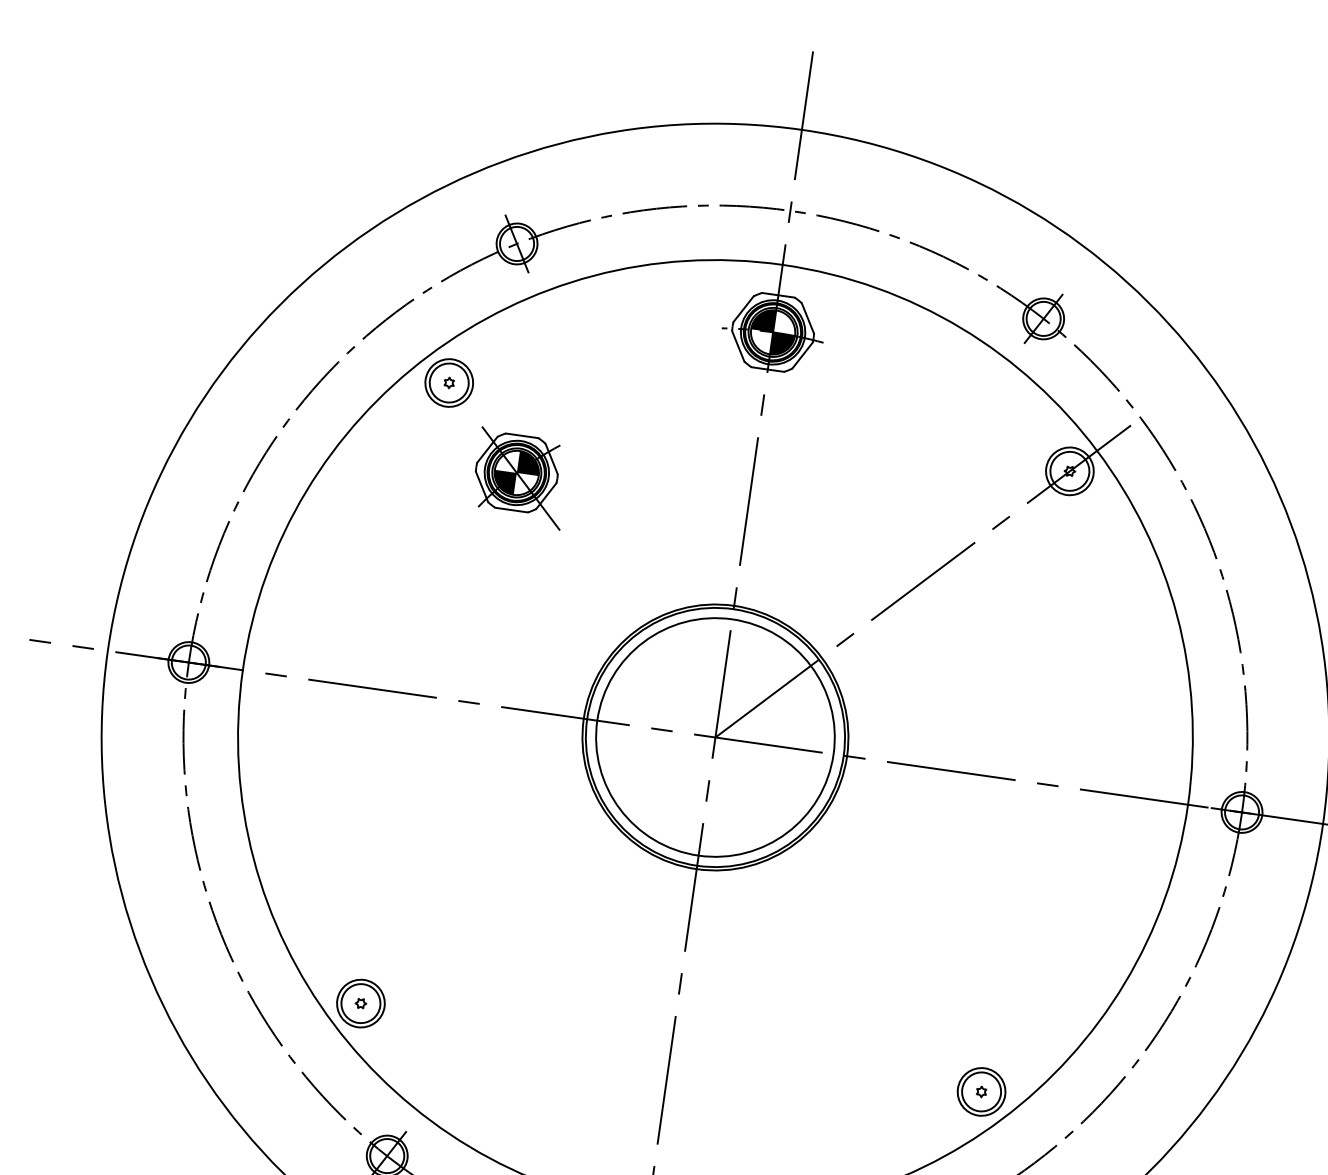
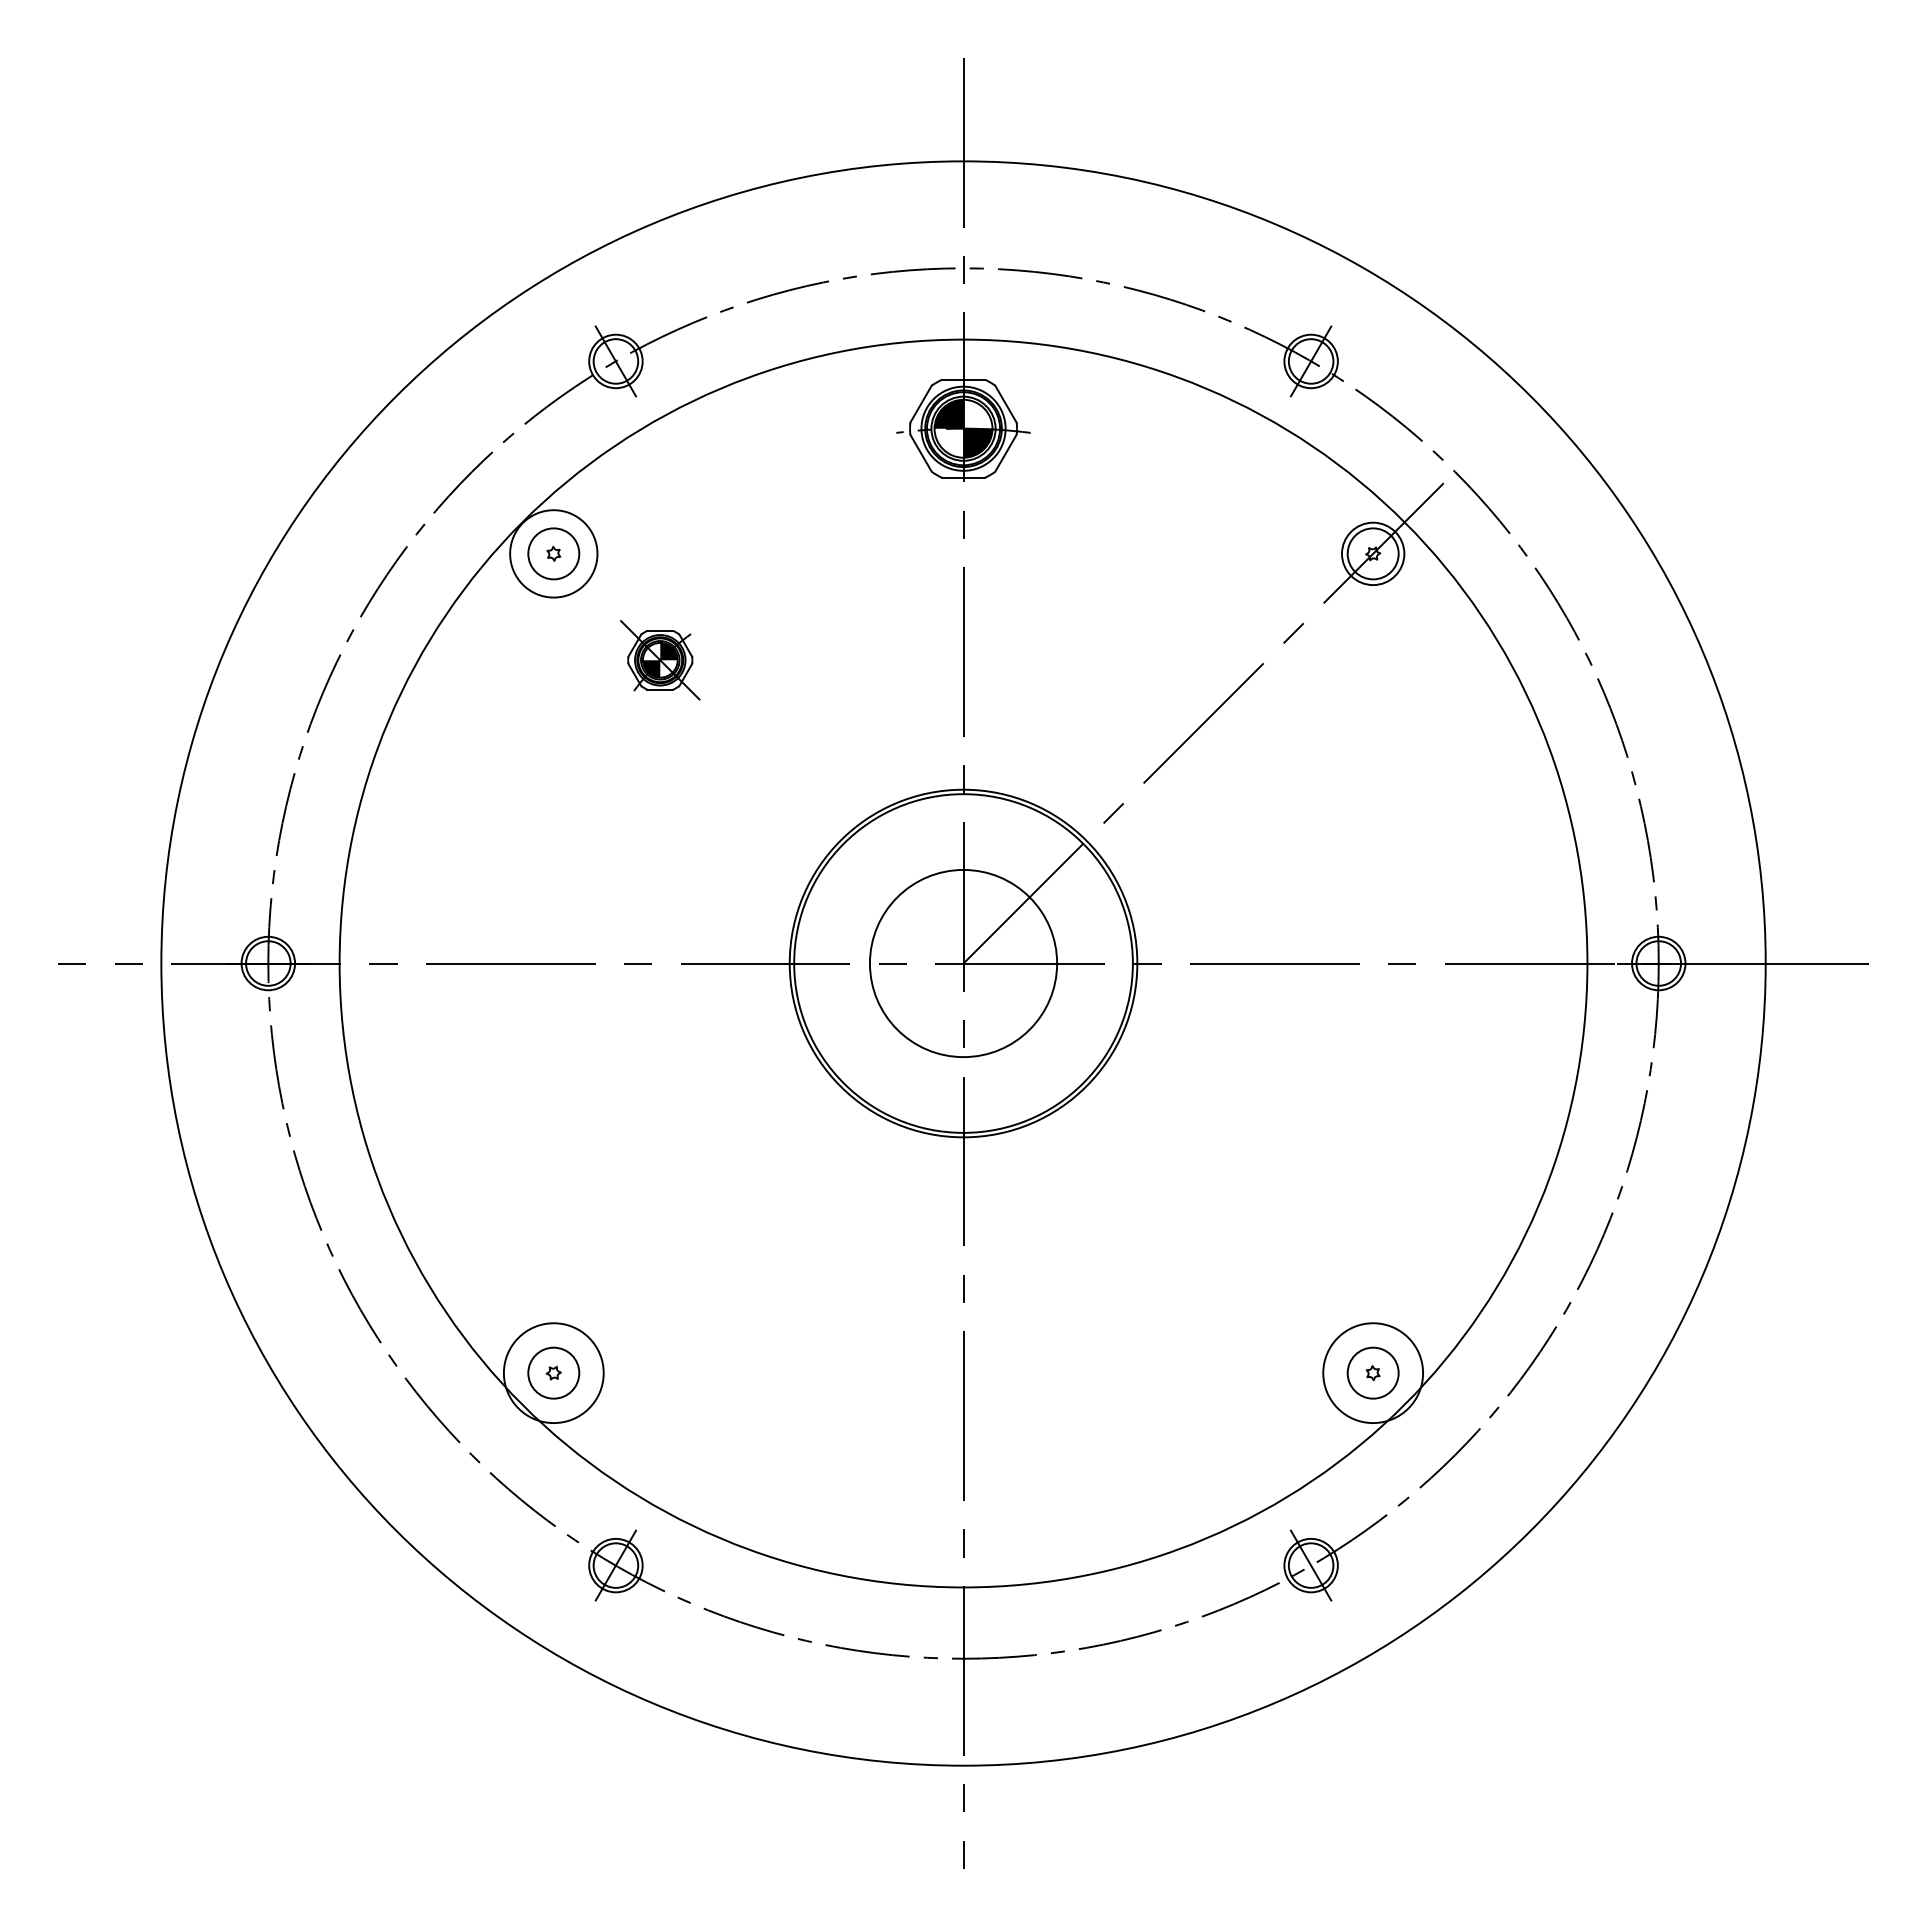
circle: (449, 382) -> (553, 553), size x1.4
part: (520, 477) -> (663, 663), size x0.6
circle: (715, 737) -> (963, 963), size x0.6
circle: (360, 1003) -> (553, 1372), size x1.6
circle: (981, 1091) -> (1372, 1372), size x1.6

